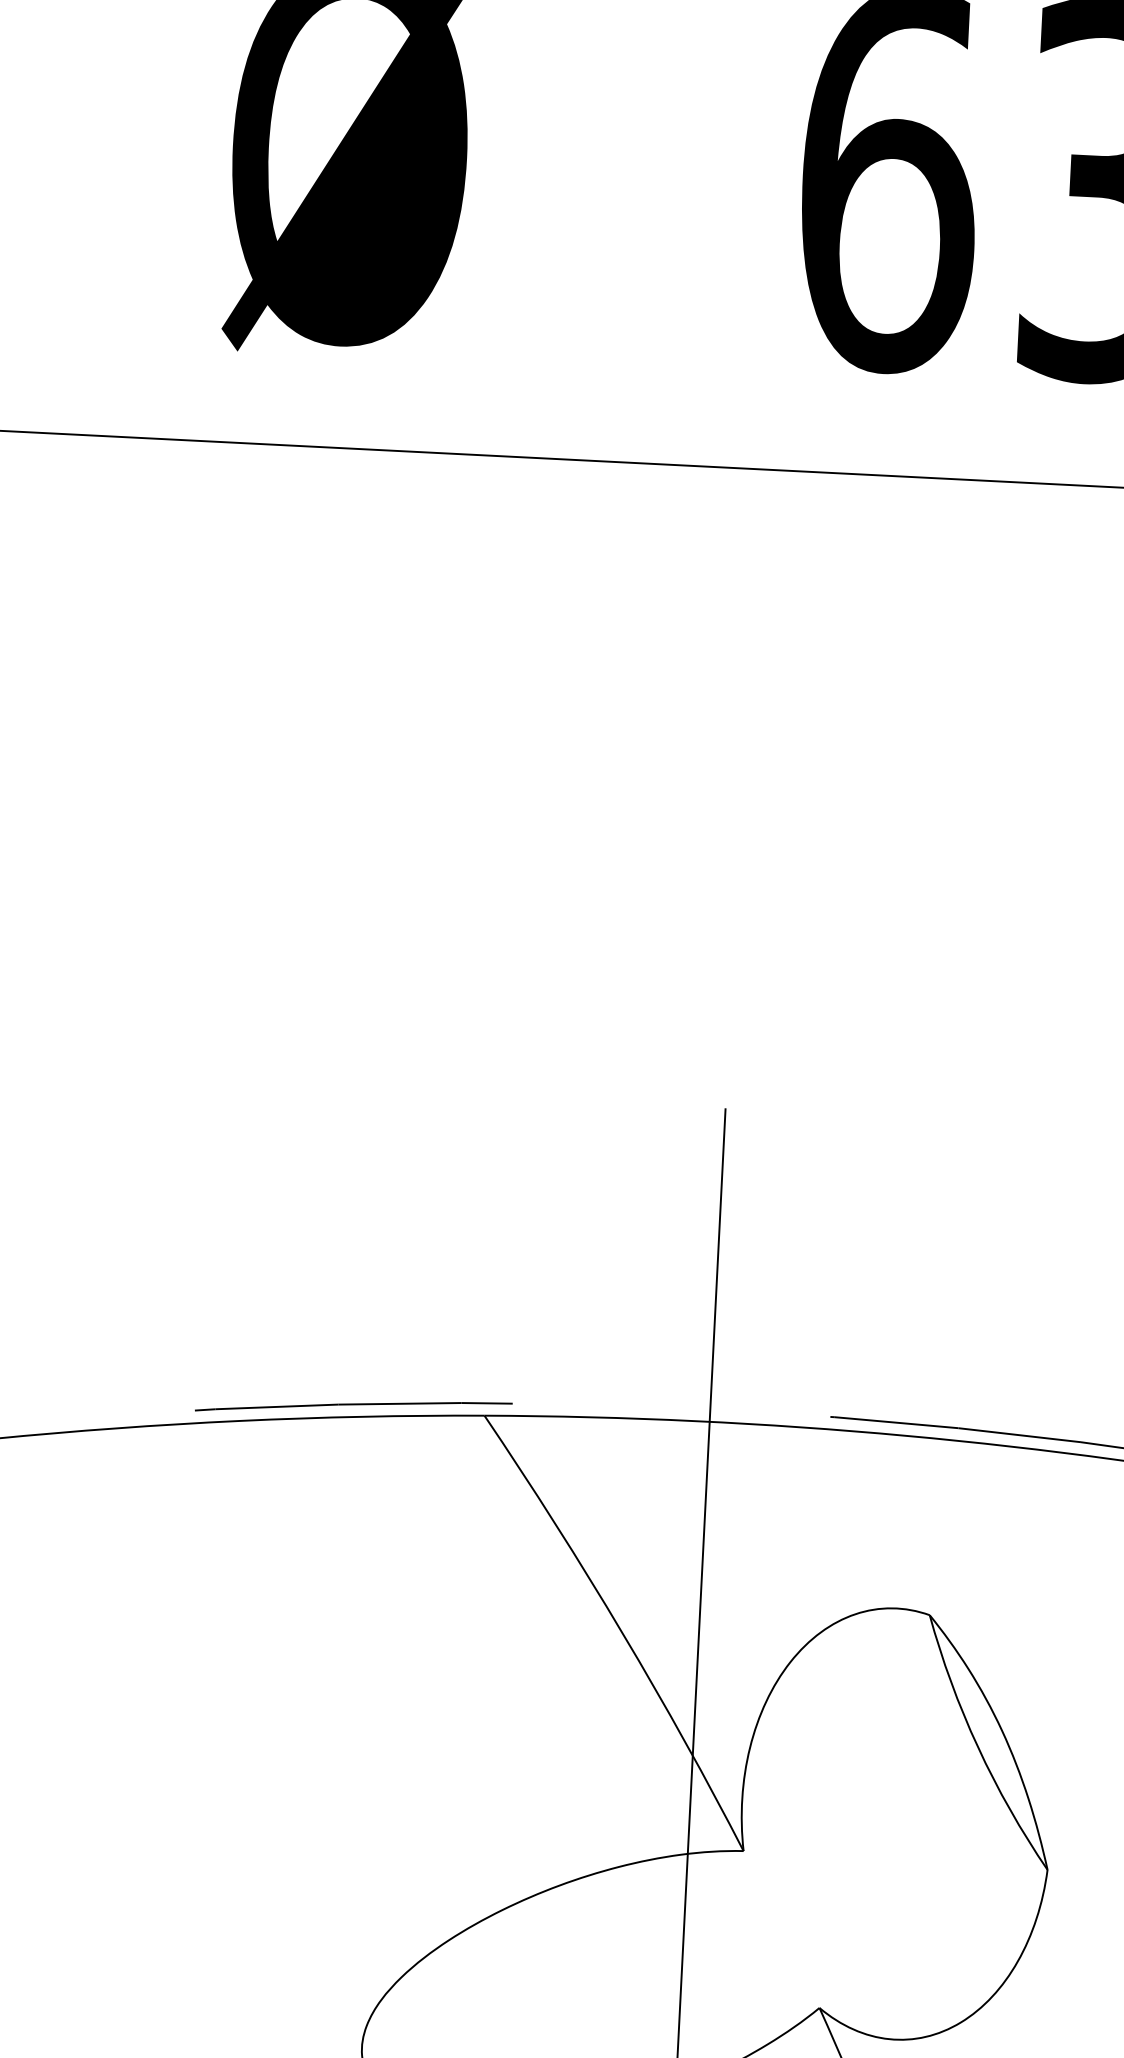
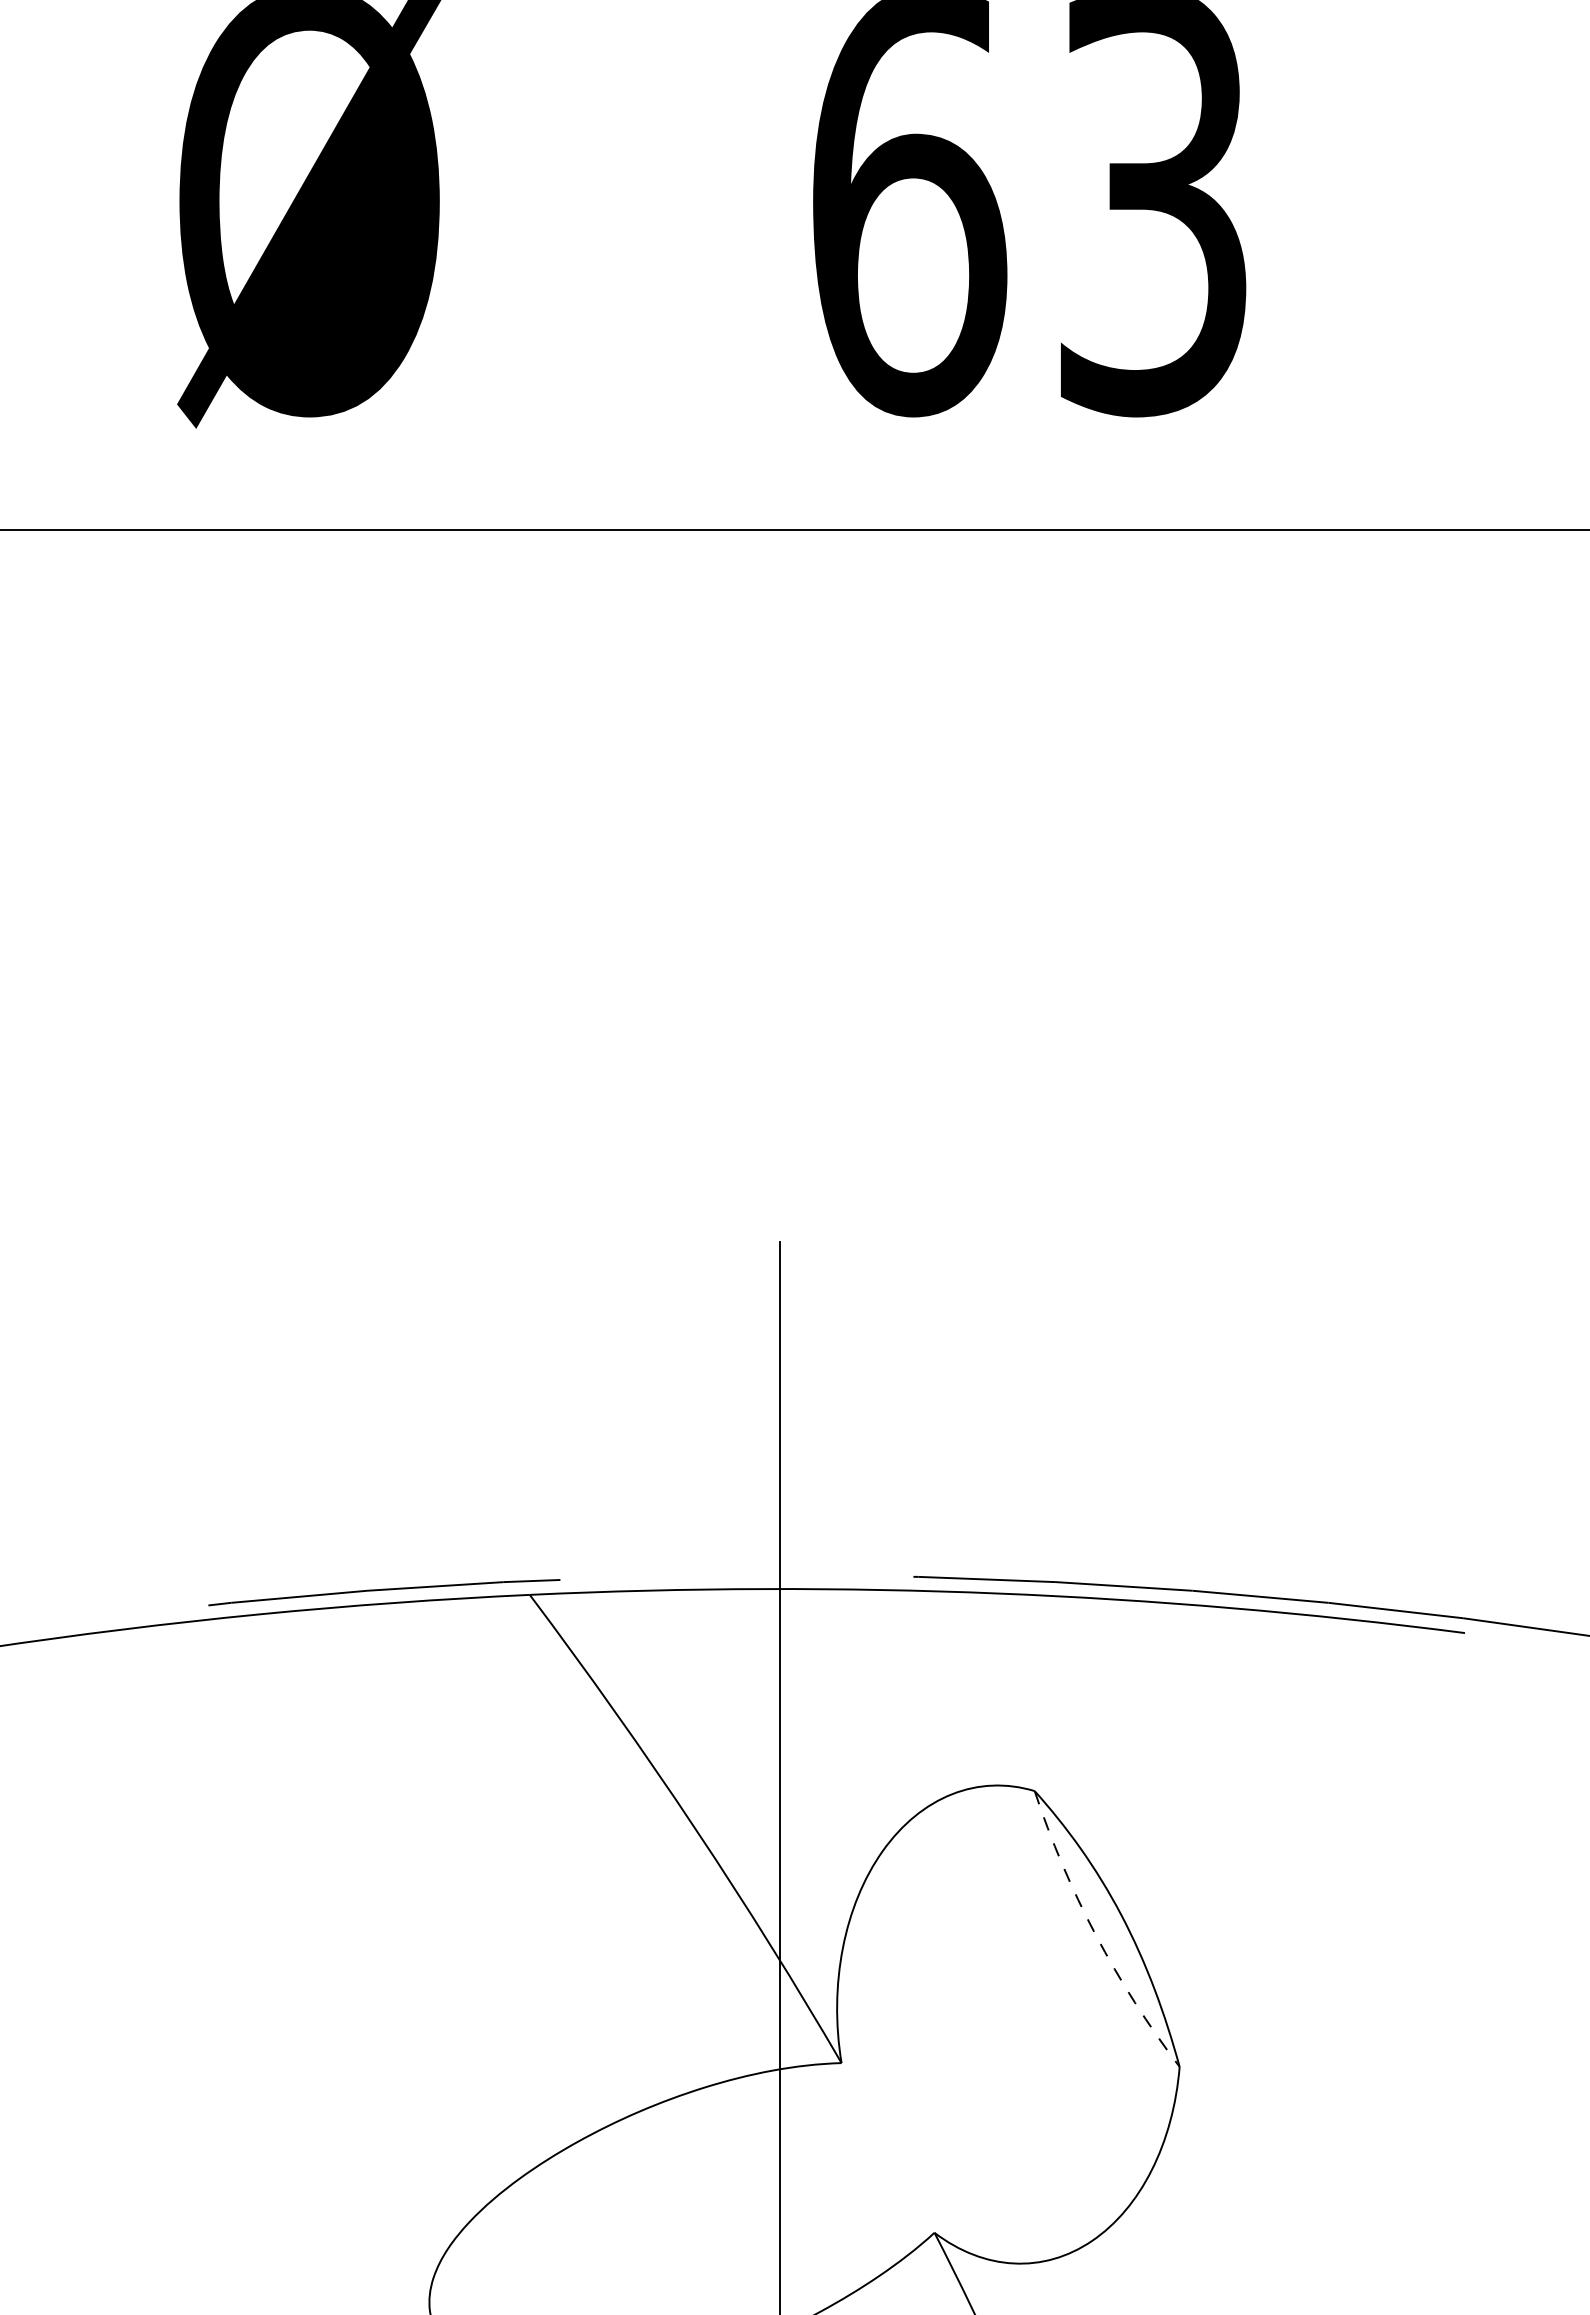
arc: (977, 1746) -> (1095, 1934), solid -> dashed

